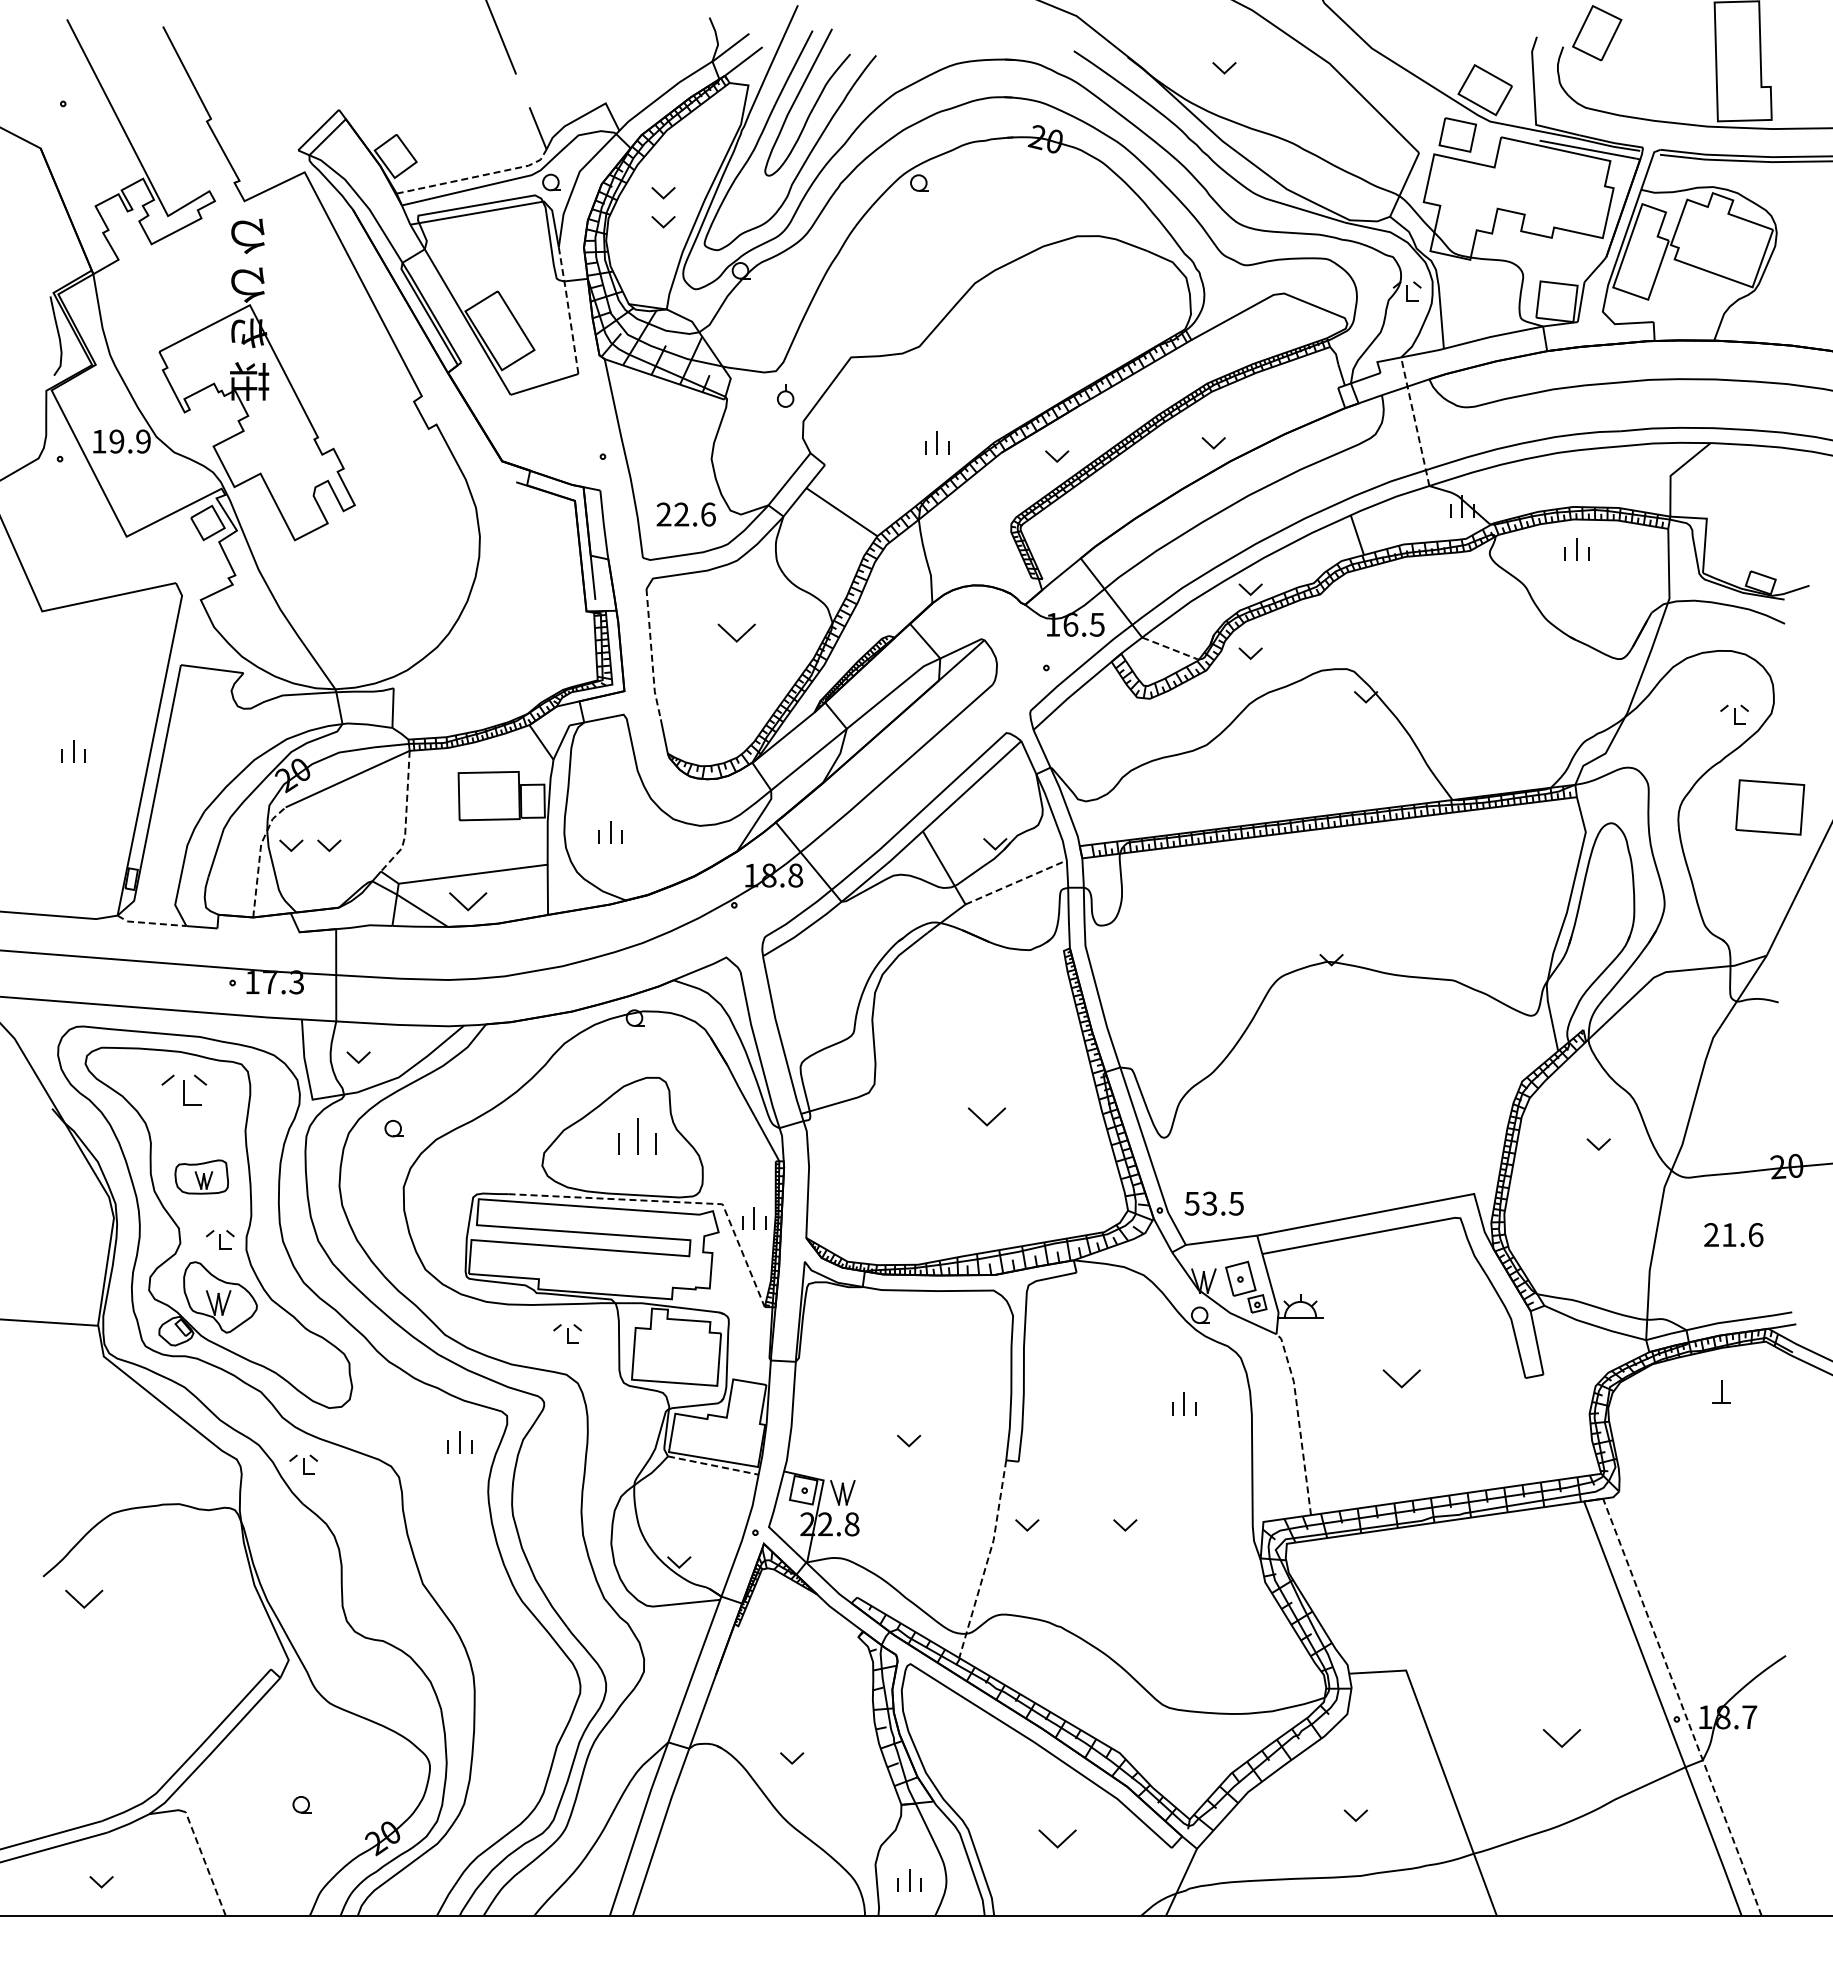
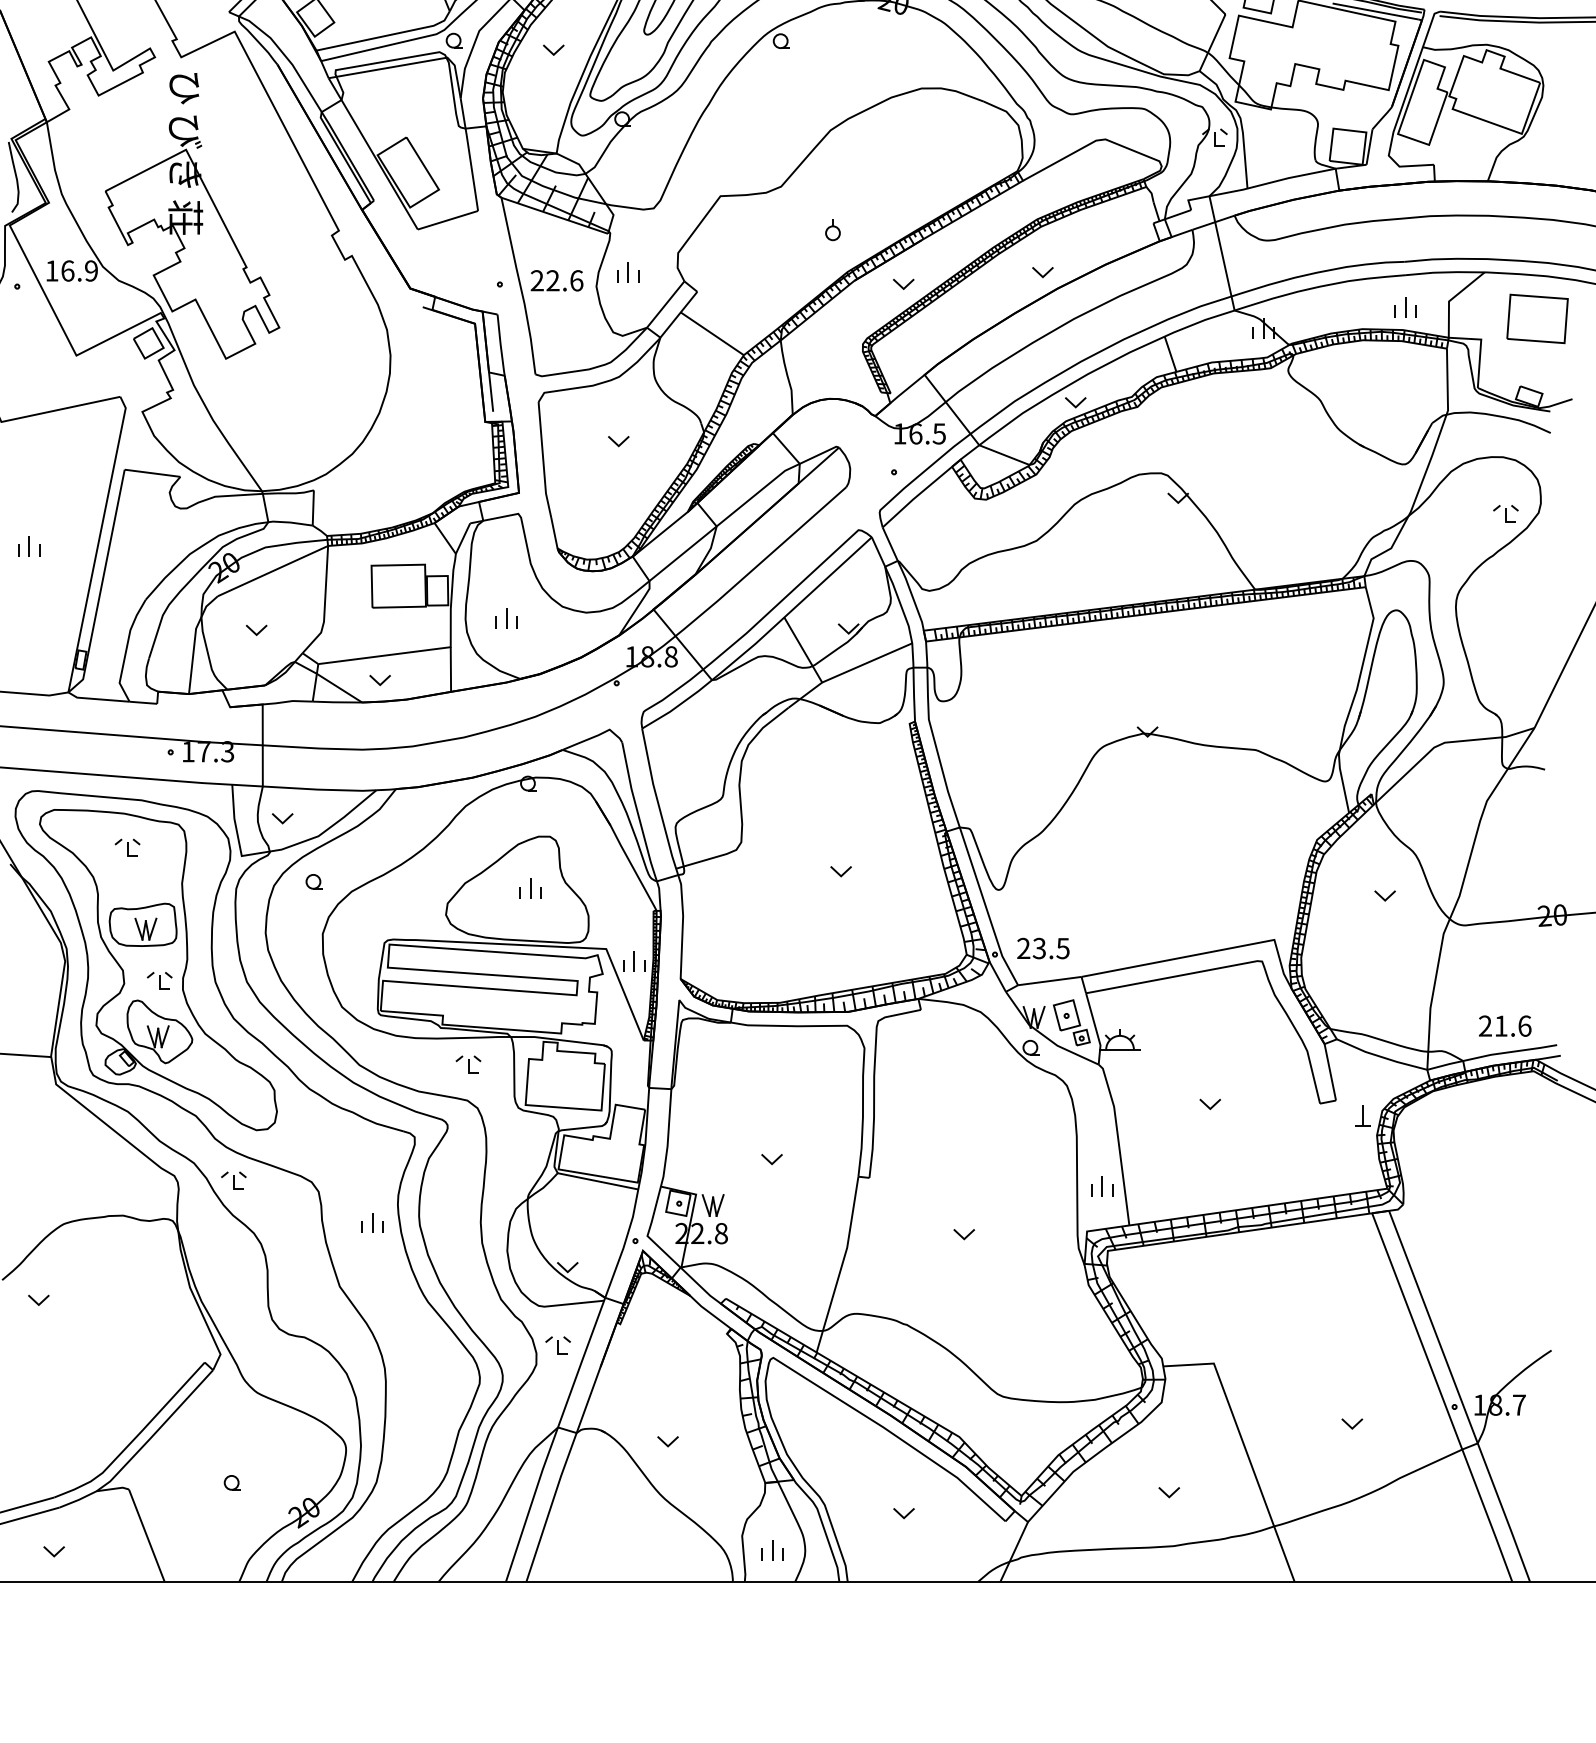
line: (476, 176) -> (387, 35), dashed -> solid
part: (663, 222) -> (553, 76), removed
text: (248, 285) -> (184, 132), ひ -> び
line: (568, 309) -> (469, 153), dashed -> solid
part: (785, 395) -> (832, 230), moved
line: (1415, 421) -> (1222, 253), dashed -> solid
text: (116, 441) -> (67, 270), 19.9 -> 16.9
part: (937, 442) -> (628, 271), moved
text: (685, 514) -> (556, 280), moved
part: (1576, 549) -> (1405, 307), moved
part: (736, 633) -> (618, 441), size x0.62
line: (1171, 649) -> (1005, 455), dashed -> solid
part: (1250, 653) -> (1075, 459), removed
line: (651, 655) -> (543, 461), dashed -> solid
part: (1770, 807) -> (1537, 318), moved
line: (406, 817) -> (325, 605), dashed -> solid
part: (291, 845) -> (223, 630), removed
line: (259, 856) -> (194, 639), dashed -> solid
line: (1016, 882) -> (867, 663), dashed -> solid
part: (468, 902) -> (380, 680), size x0.62
line: (151, 923) -> (98, 699), dashed -> solid
part: (183, 1089) -> (127, 847), size x0.62
part: (986, 1117) -> (840, 871), size x0.62
part: (637, 1136) -> (530, 888), size x0.62
part: (201, 1176) -> (143, 924), size x1.43
line: (672, 1201) -> (561, 946), dashed -> solid
text: (1191, 1203) -> (1023, 948), 53.5 -> 23.5
text: (1733, 1235) -> (1504, 1026), moved
part: (1402, 1378) -> (1210, 1103), size x0.62
part: (1721, 1391) -> (1362, 1115), moved
part: (1184, 1403) -> (1102, 1185), moved
line: (1298, 1421) -> (1118, 1142), dashed -> solid
part: (459, 1442) -> (372, 1223), moved
line: (713, 1465) -> (598, 1181), dashed -> solid
part: (1027, 1525) -> (877, 1234), removed
line: (987, 1561) -> (841, 1266), dashed -> solid
part: (84, 1599) -> (38, 1300), size x0.62
part: (668, 1649) -> (558, 1344), added
line: (1682, 1708) -> (1459, 1397), dashed -> solid
part: (1561, 1738) -> (1352, 1423), size x0.62
part: (1057, 1839) -> (903, 1513), size x0.62
line: (205, 1863) -> (146, 1535), dashed -> solid

